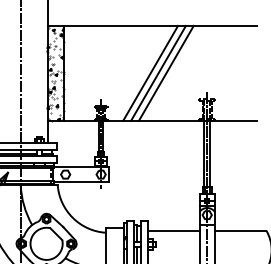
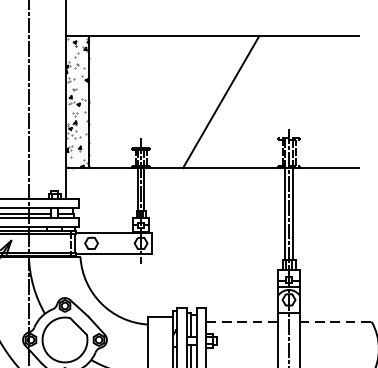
line: (150, 72) -> (209, 101), removed
line: (166, 72) -> (232, 101), removed
line: (173, 230) -> (241, 321), solid -> dashed
line: (240, 230) -> (335, 321), solid -> dashed

